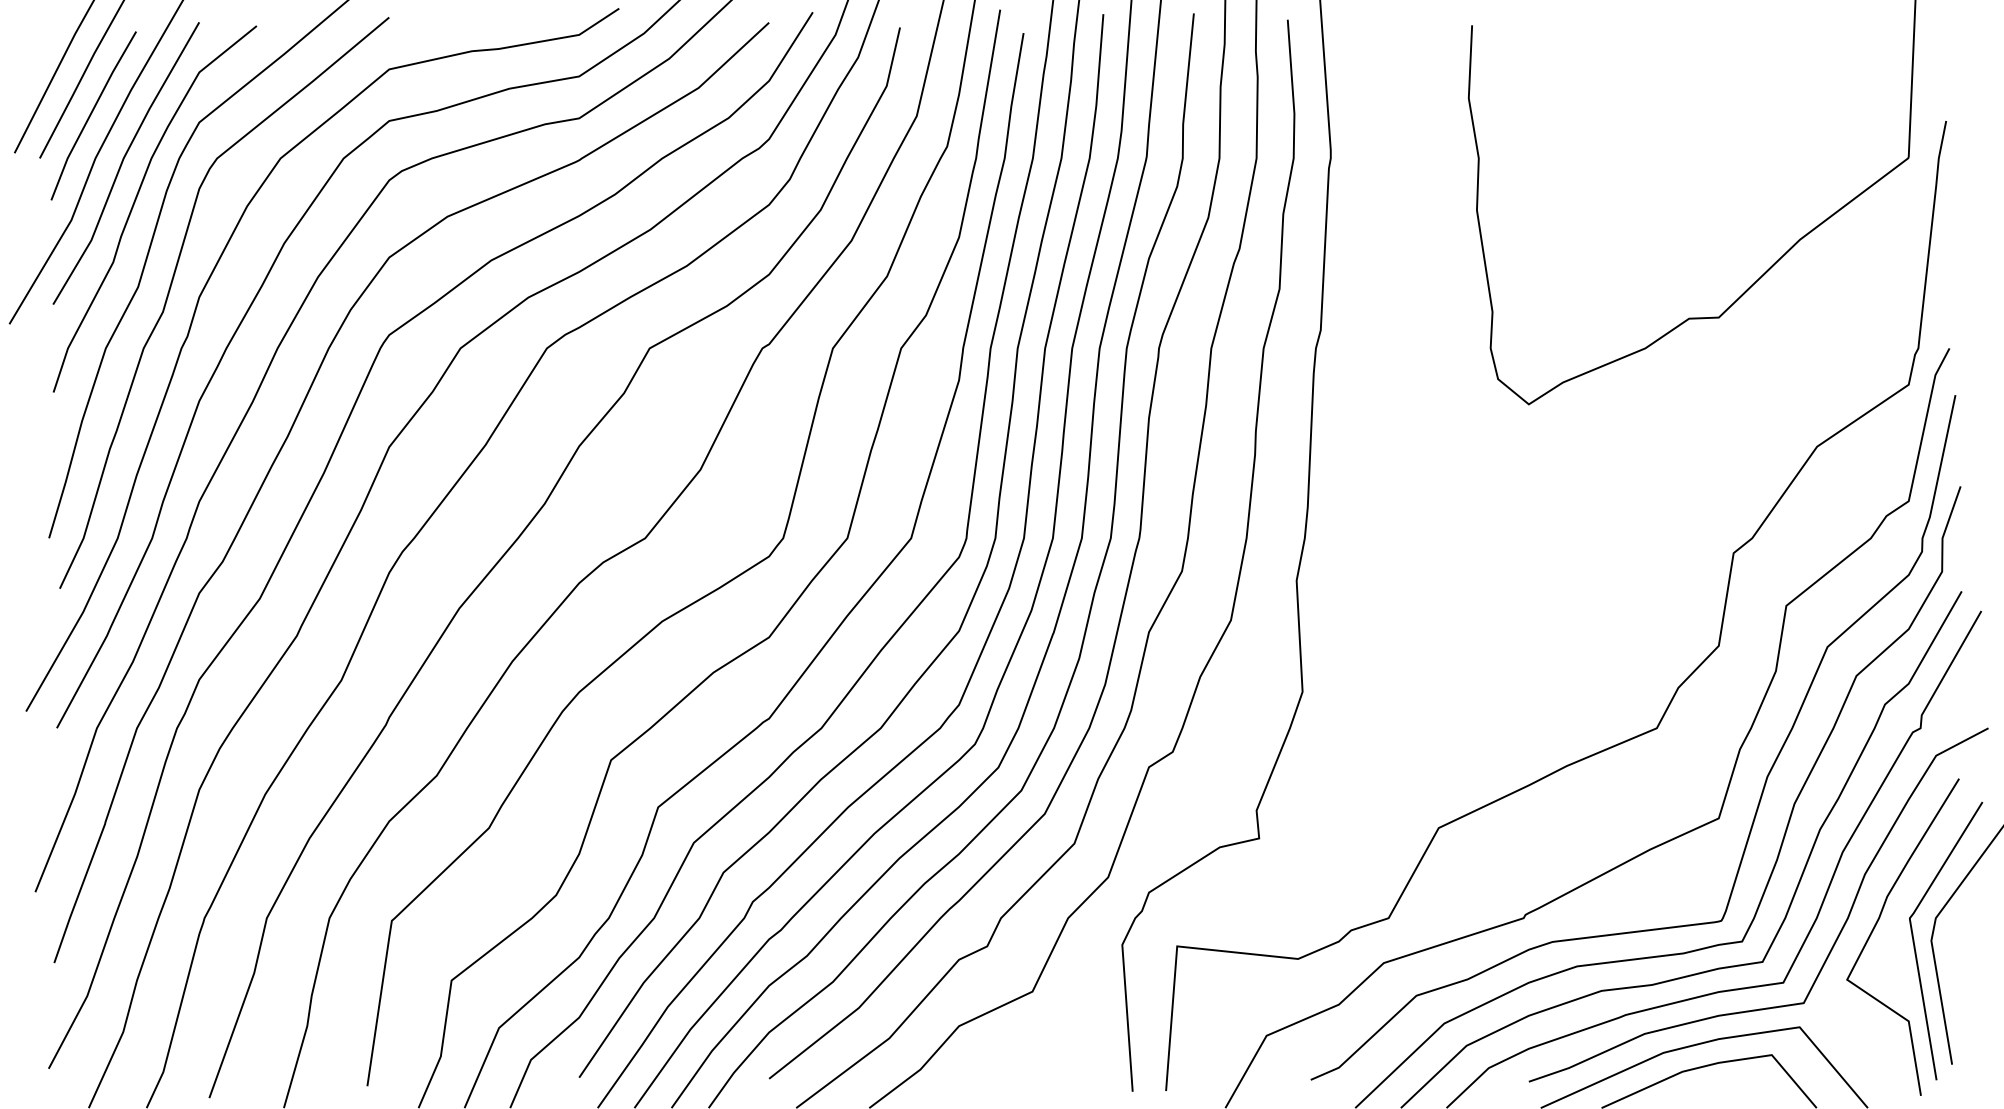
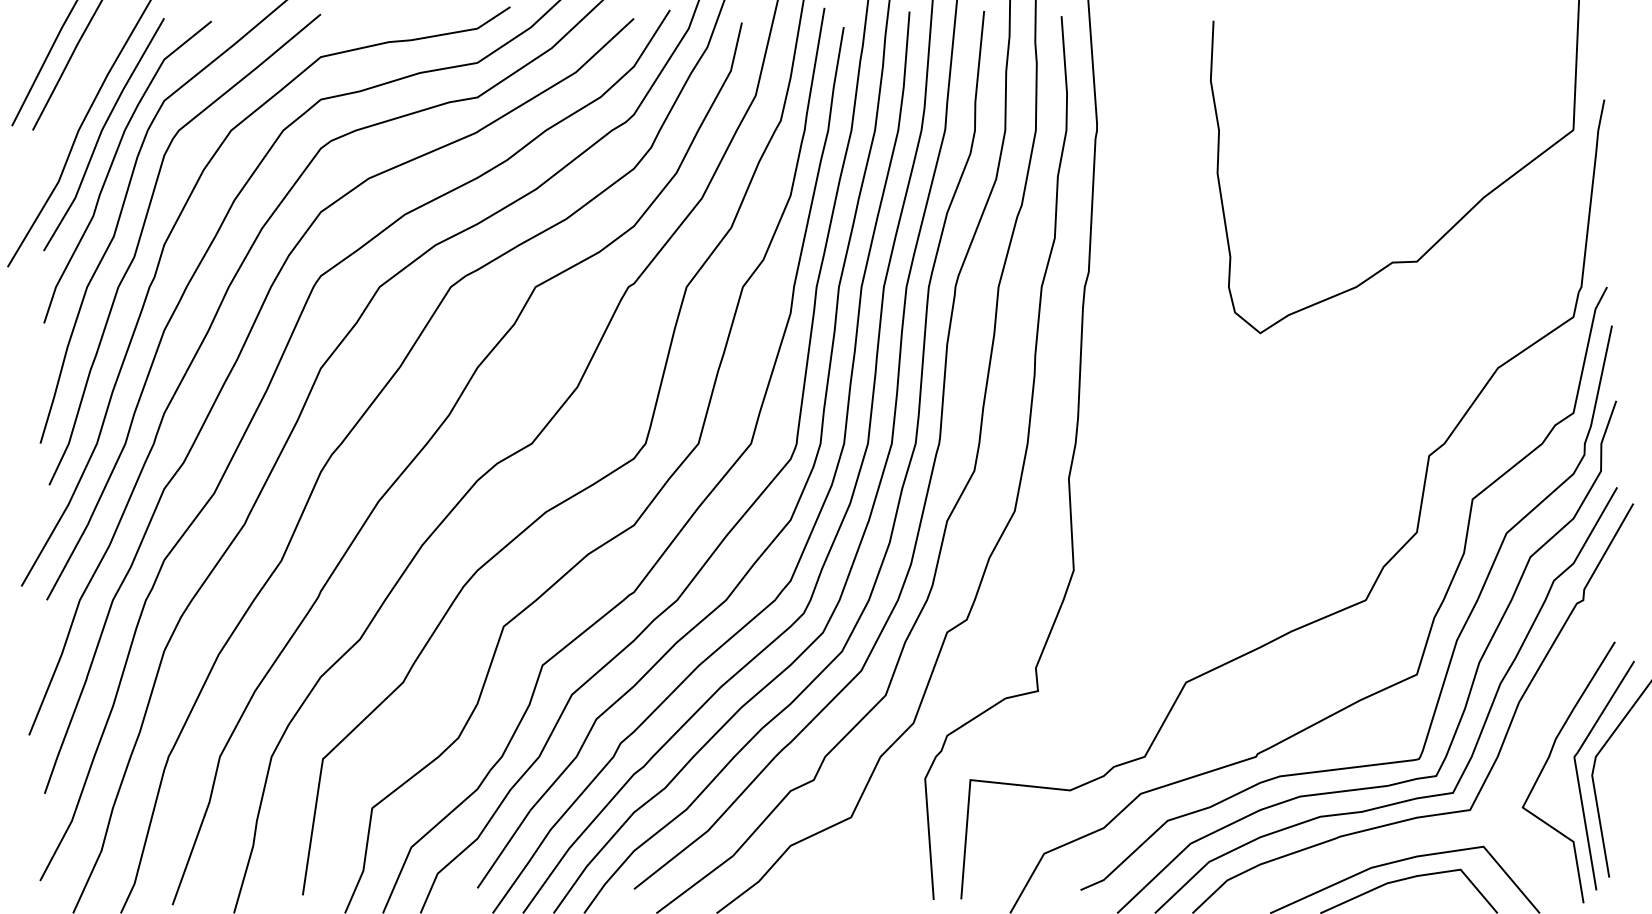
line: (91, 116) -> (75, 95), removed
curve: (1833, 943) -> (1511, 777), removed

